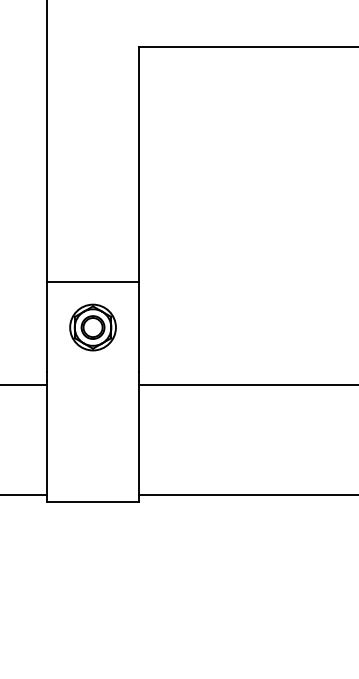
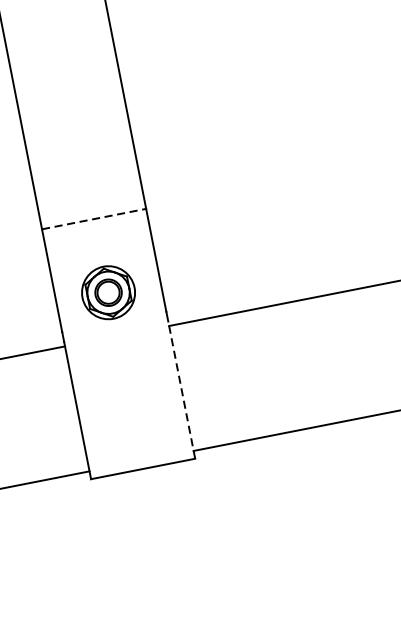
line: (93, 281) -> (94, 218), solid -> dashed
part: (92, 327) -> (107, 292), moved
line: (138, 440) -> (181, 389), solid -> dashed

